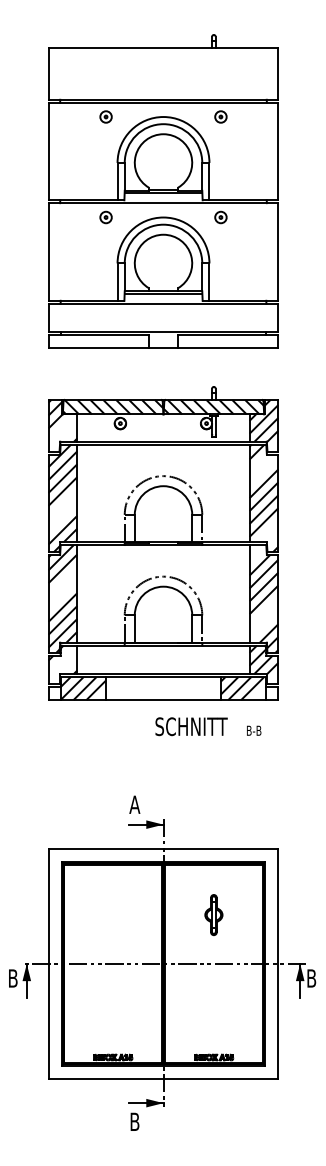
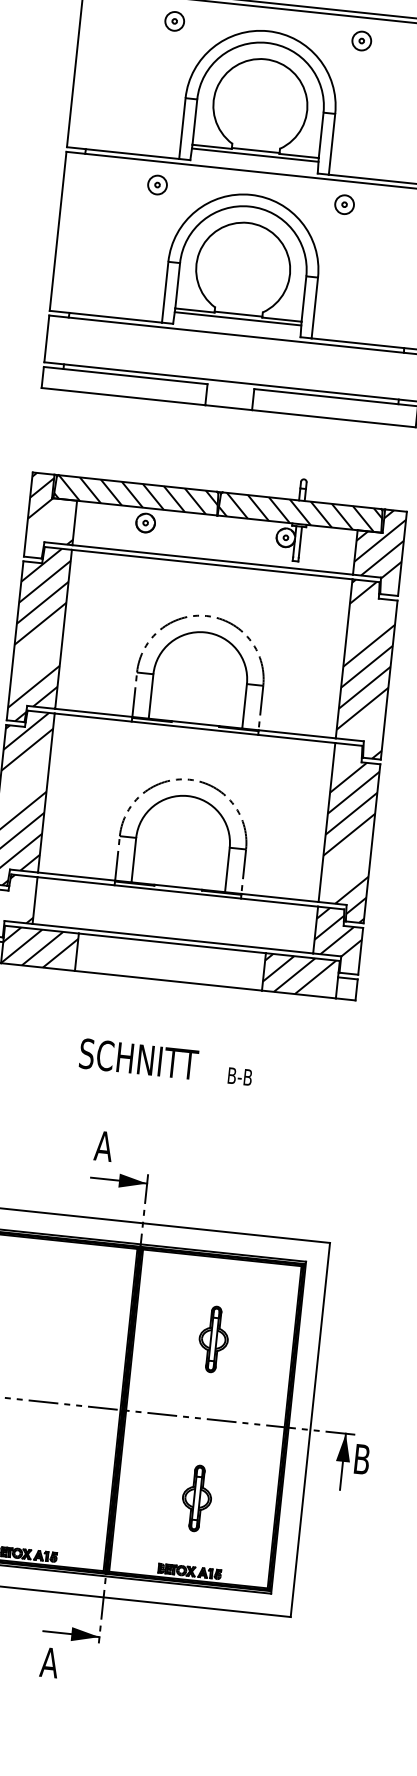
text: (208, 726) -> (166, 1061), moved
part: (213, 1012) -> (196, 1498), added
text: (134, 1121) -> (49, 1662), B -> A

